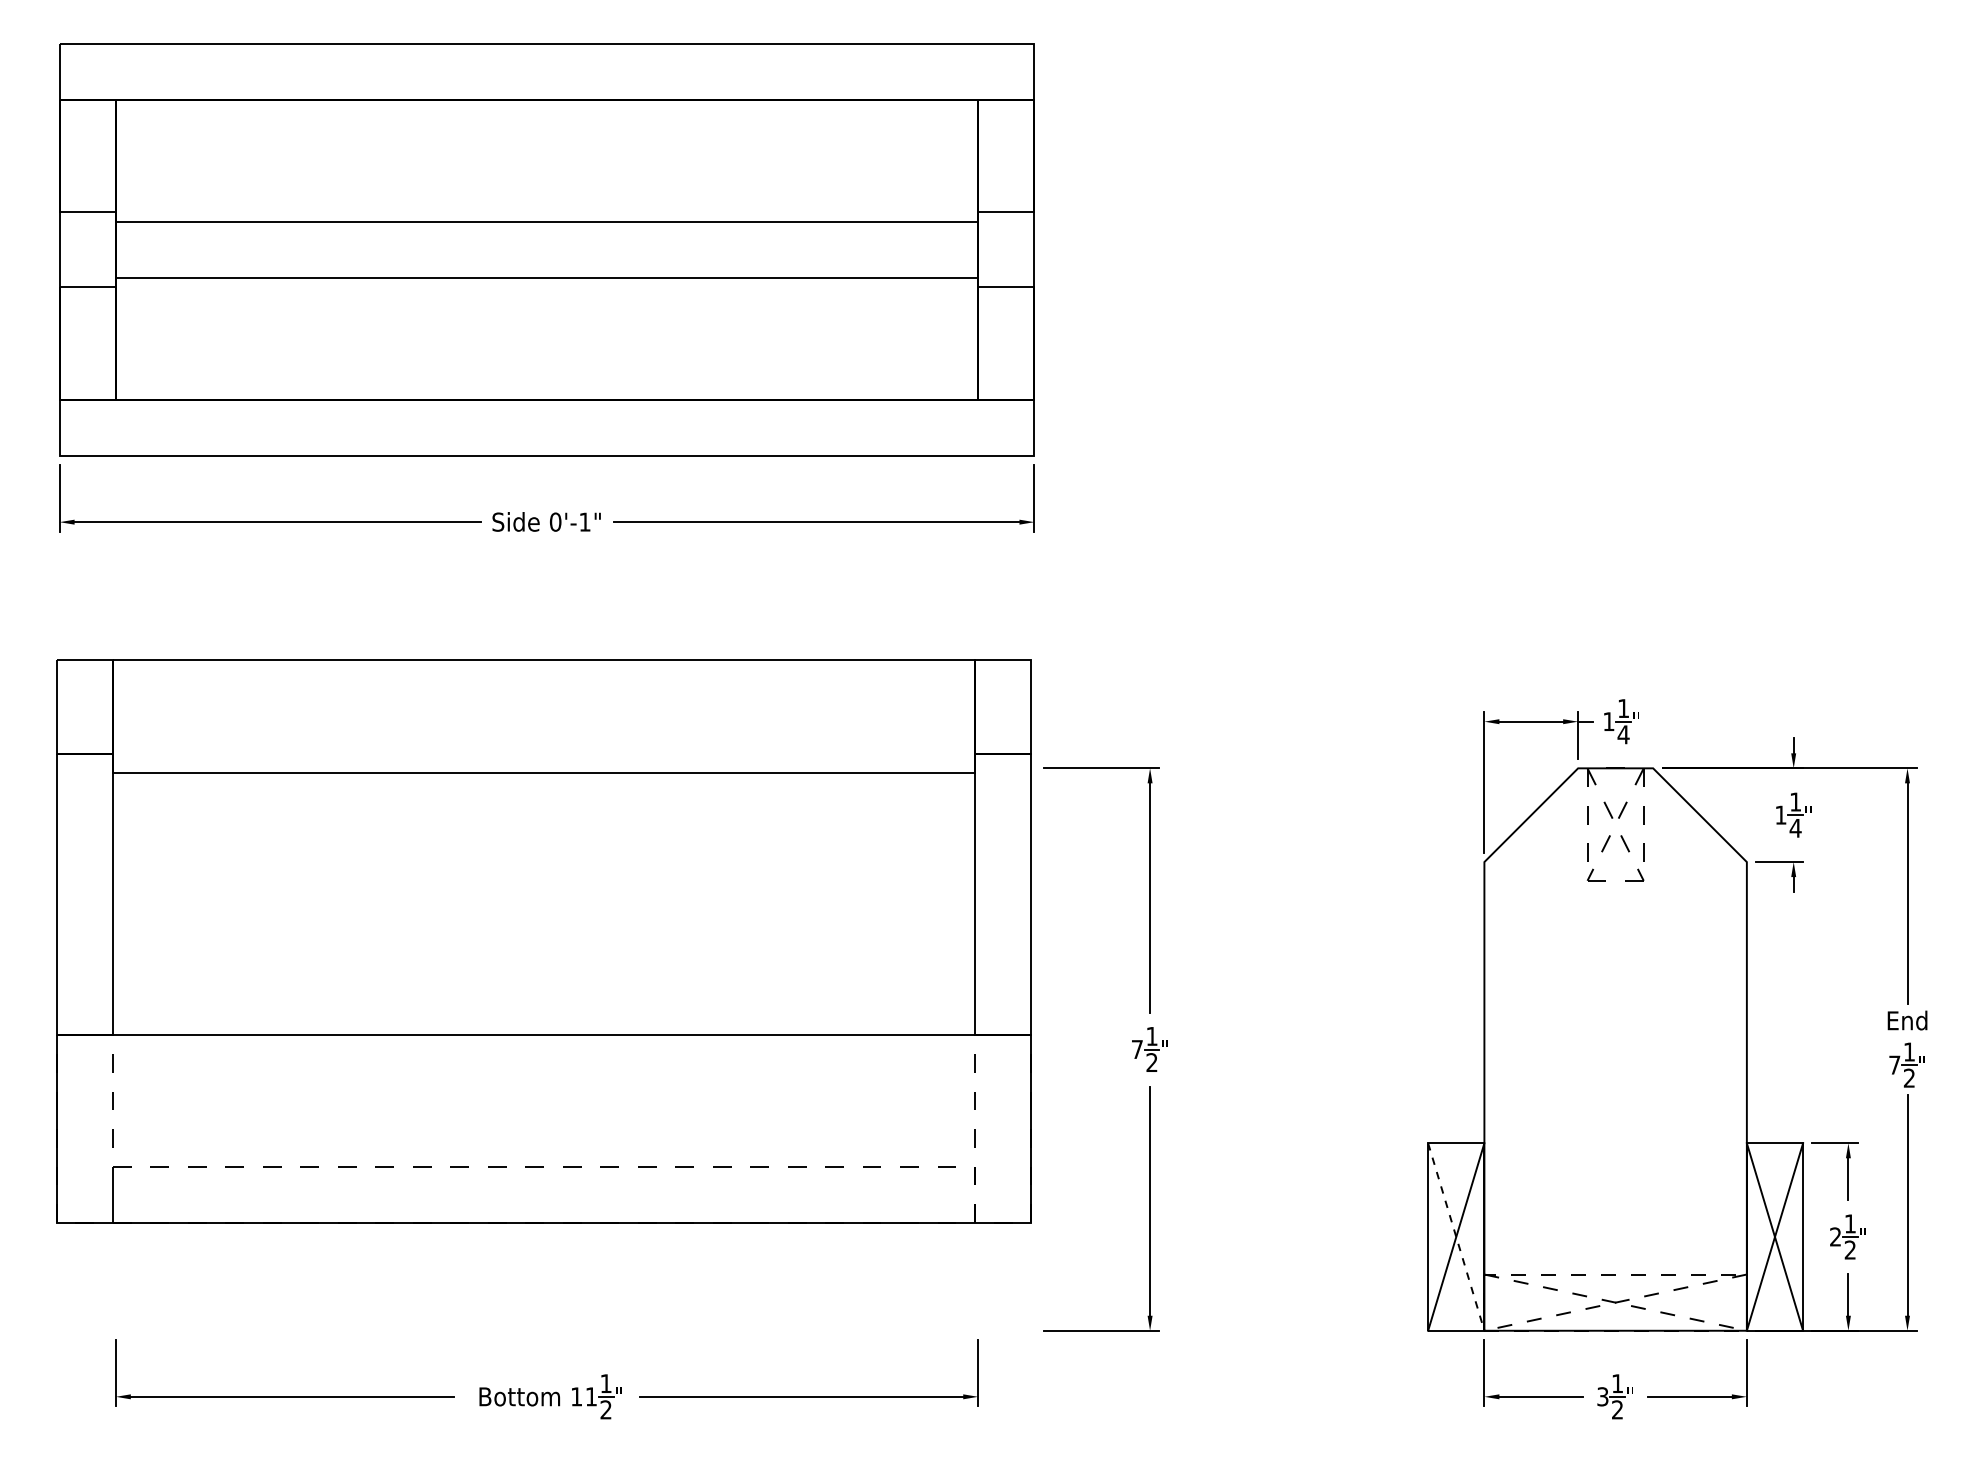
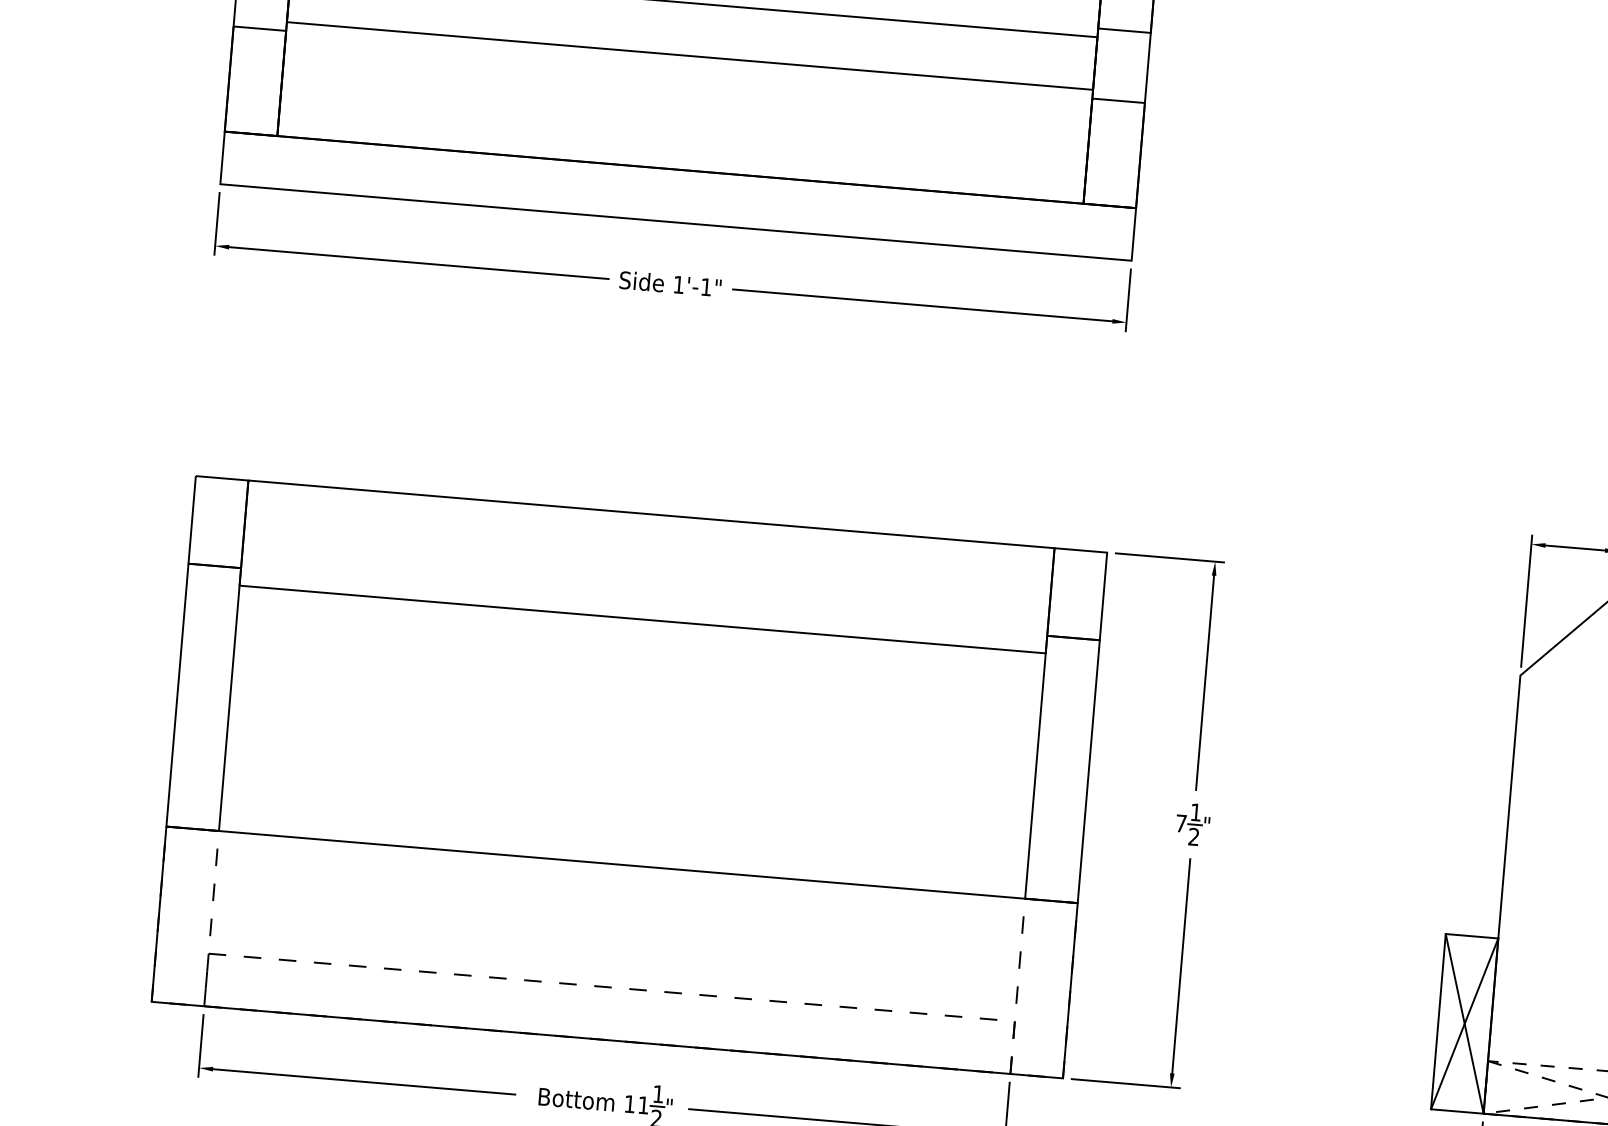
text: (555, 521) -> (678, 284), 0'-1" -> 1'-1"
part: (543, 941) -> (628, 777), moved
line: (1456, 1237) -> (1464, 1024), dashed -> solid

